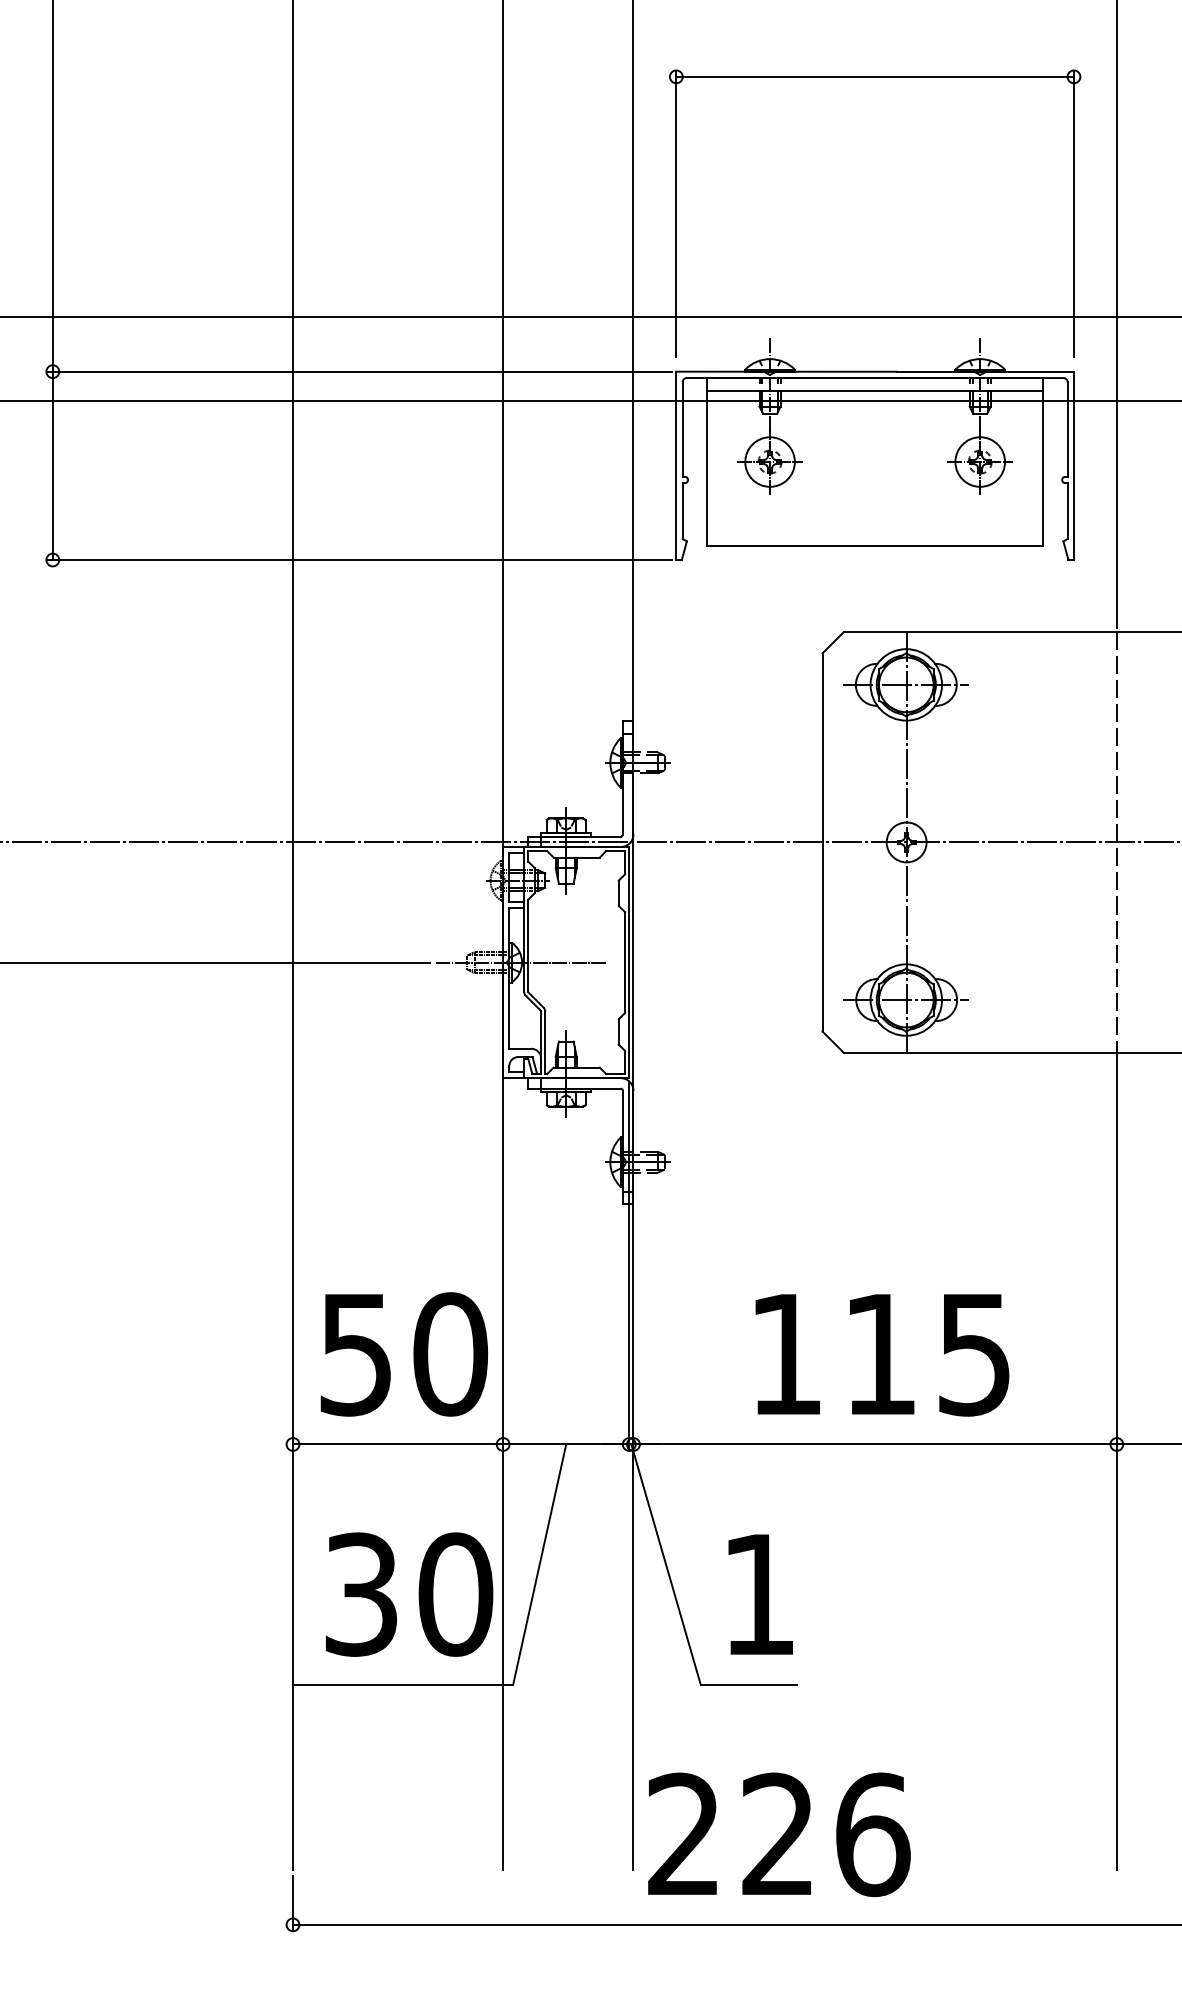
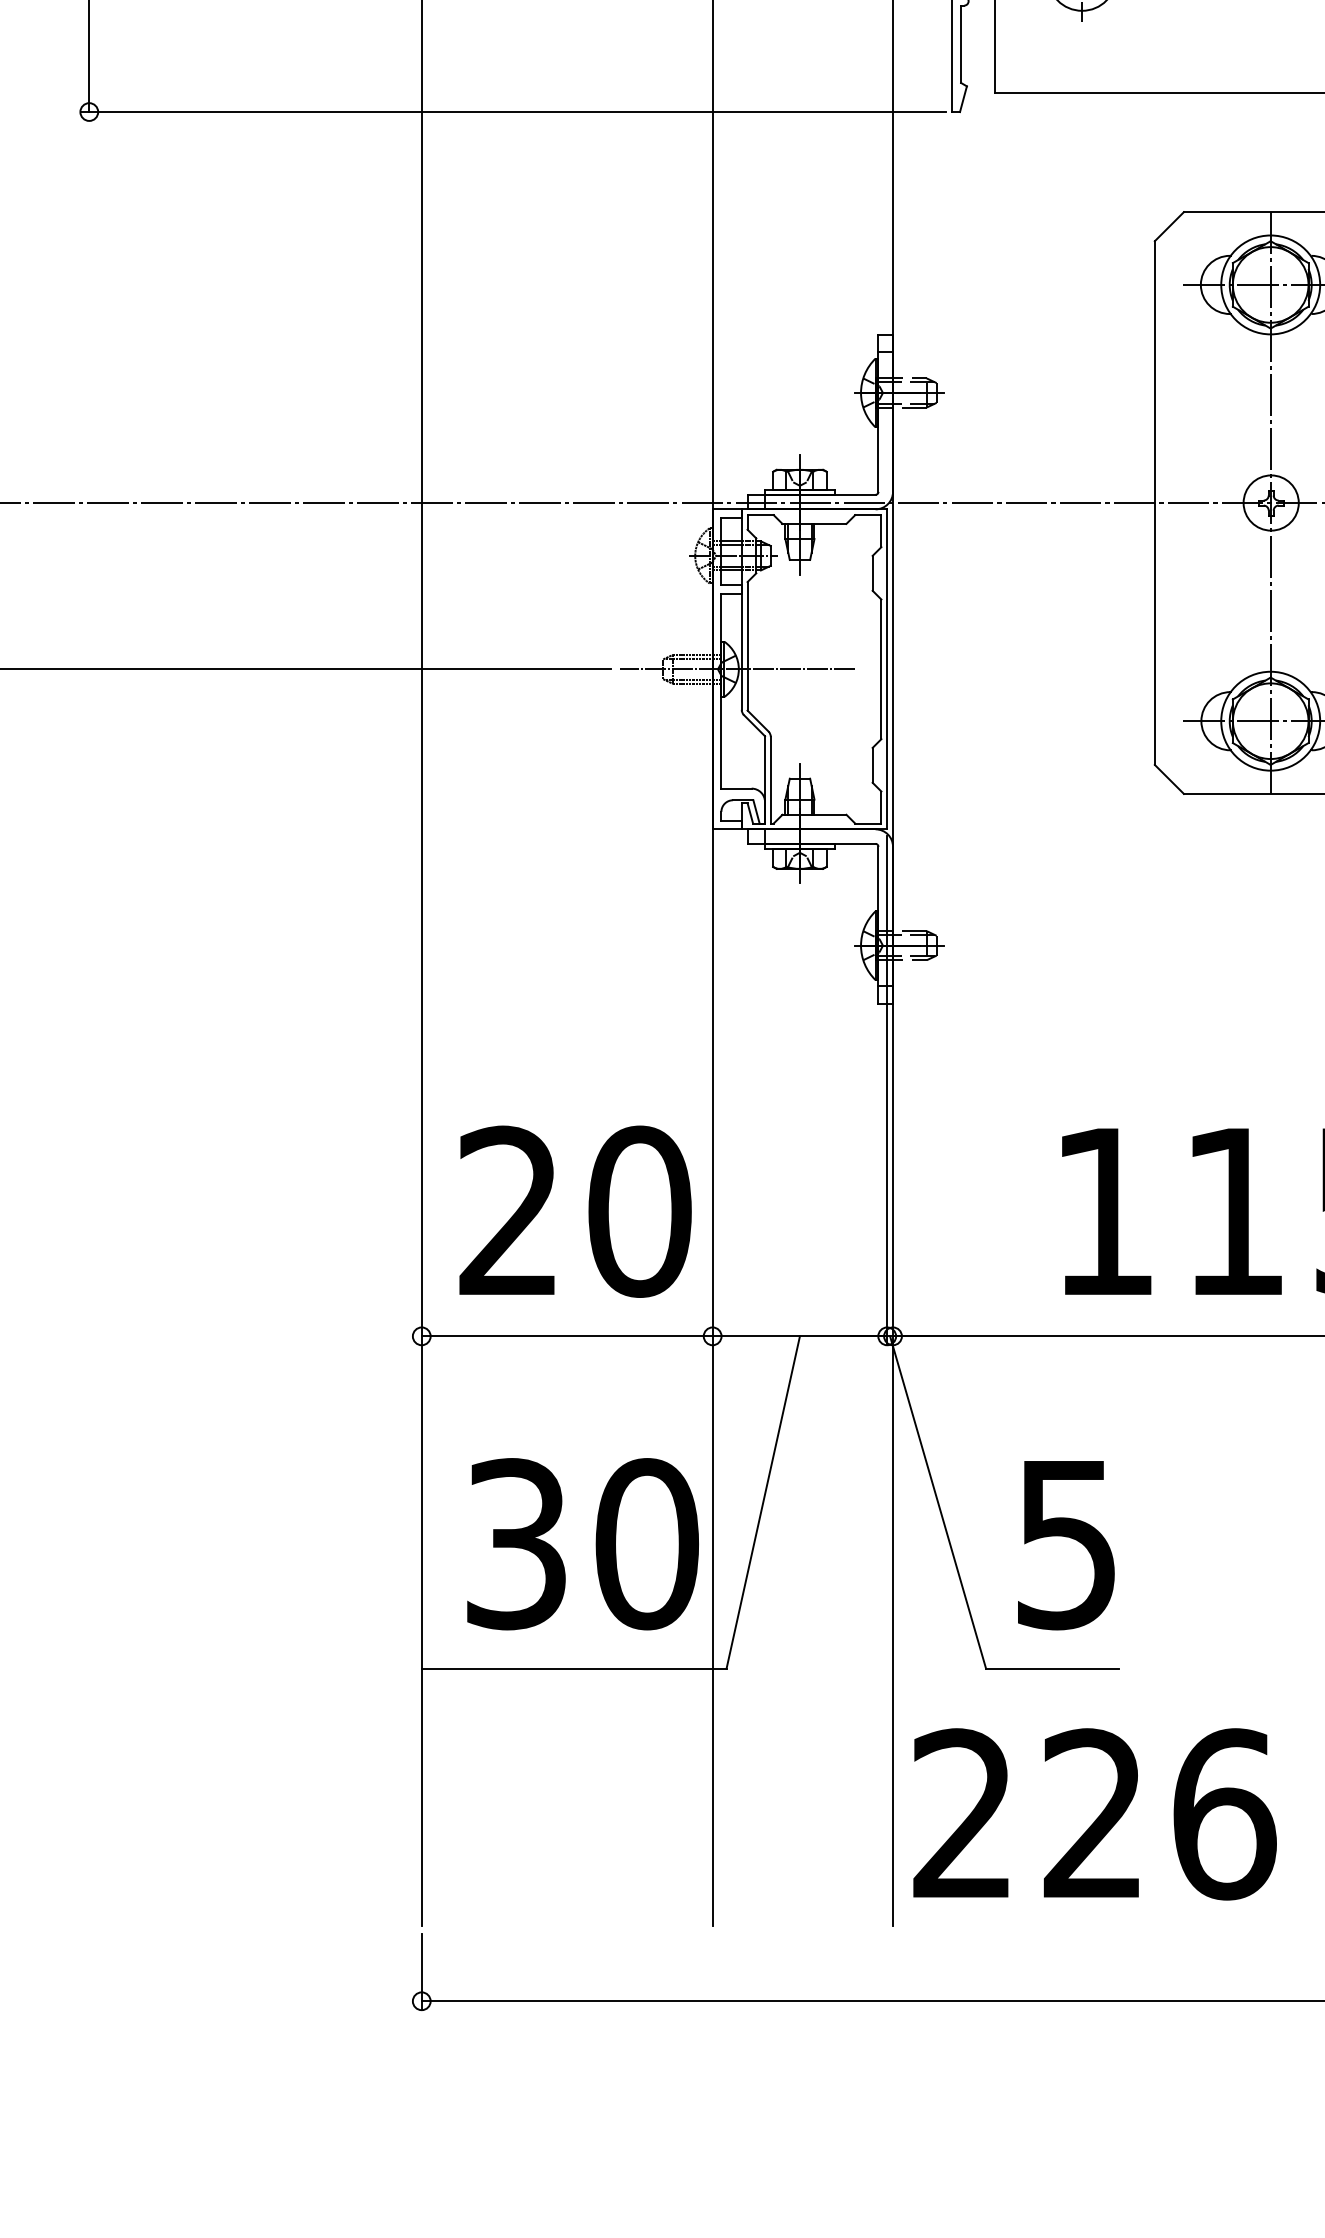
text: (355, 1354) -> (508, 1211), 50 -> 20
text: (758, 1595) -> (1066, 1545), 1 -> 5
text: (779, 1834) -> (1095, 1813), moved

